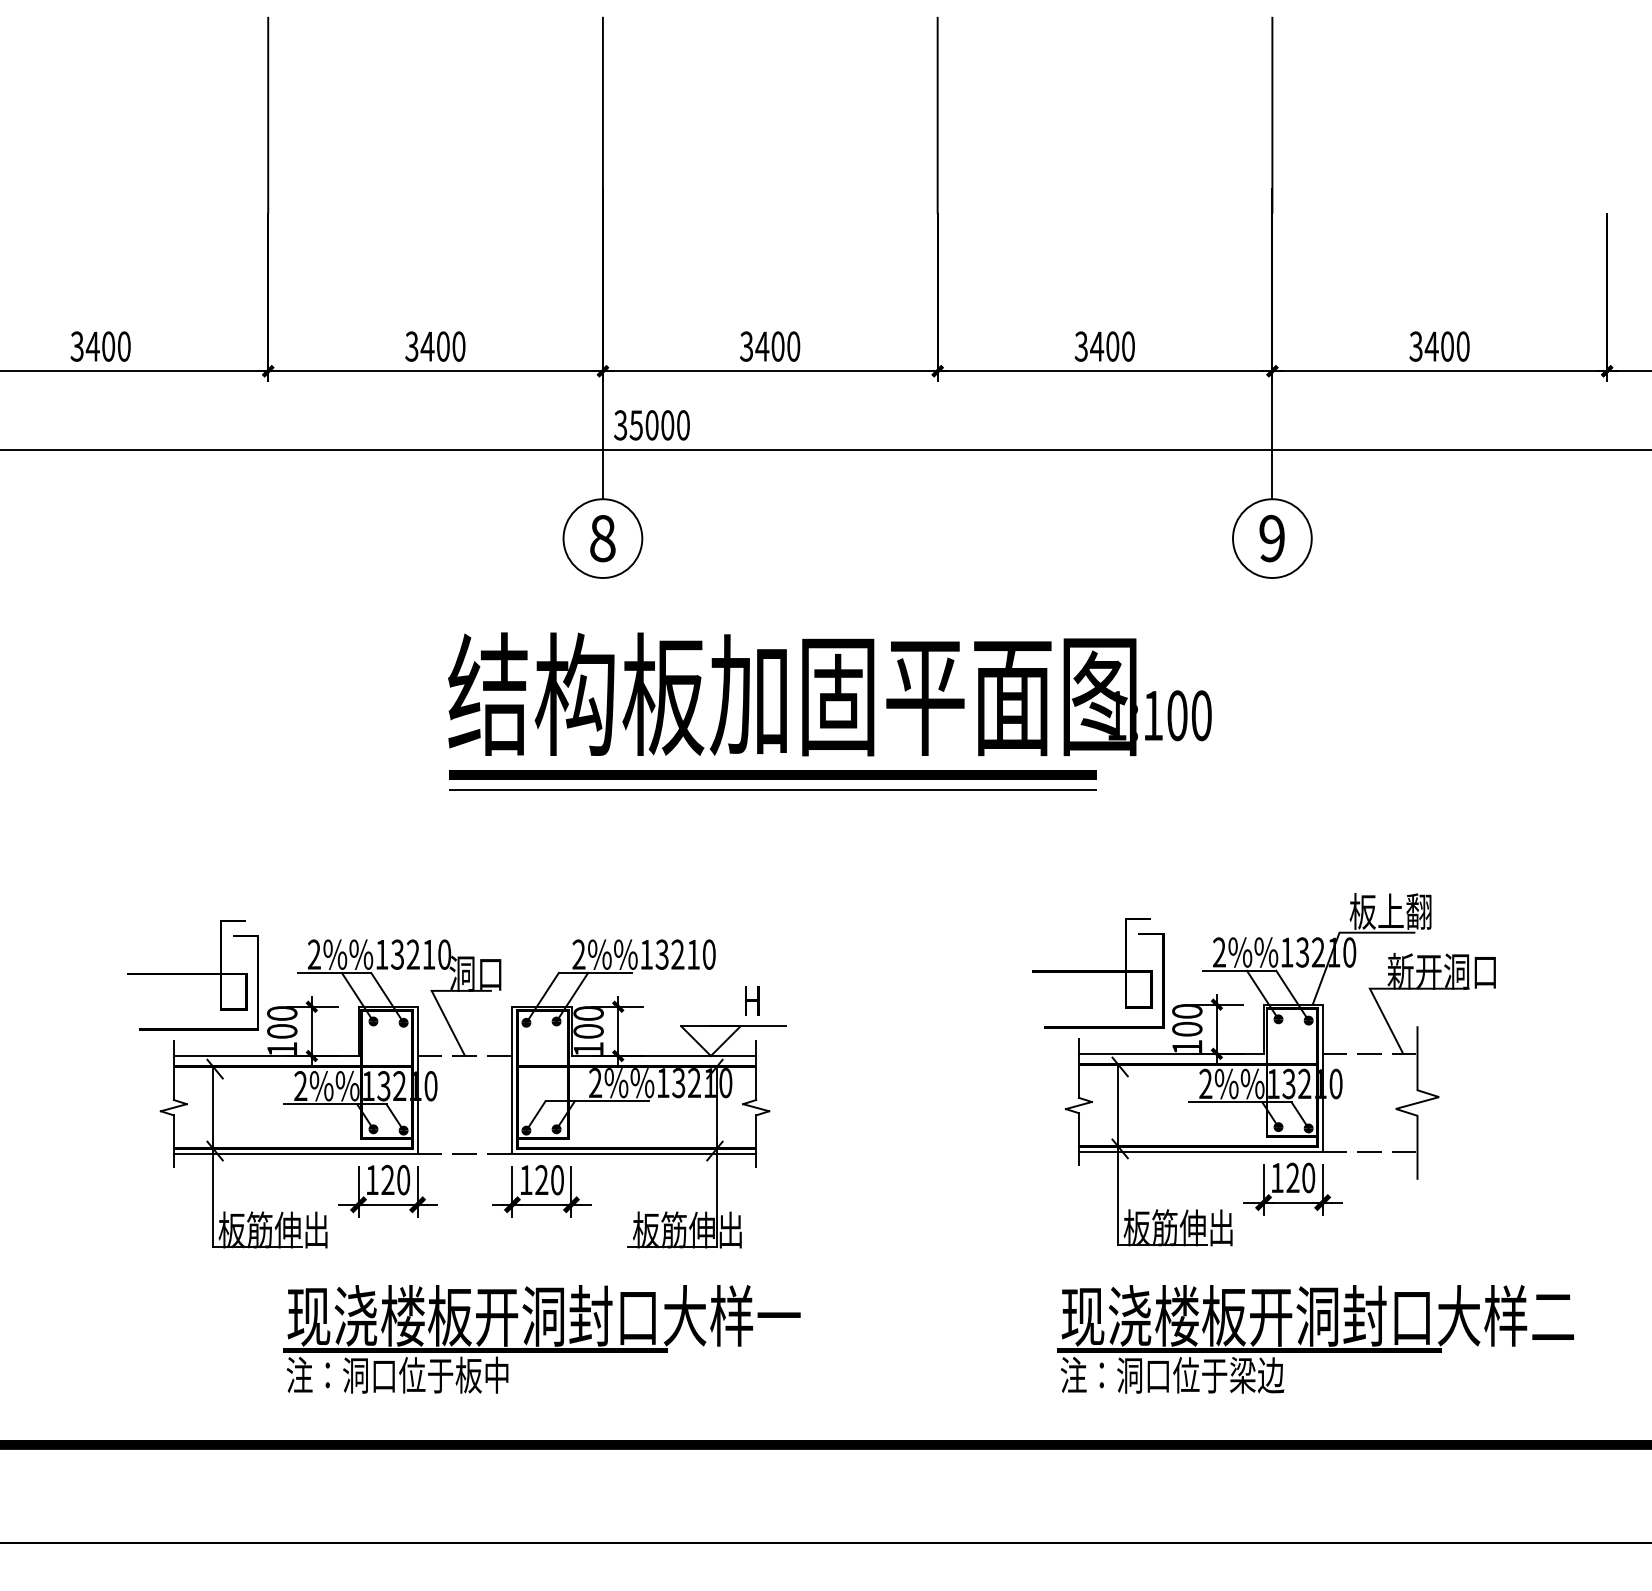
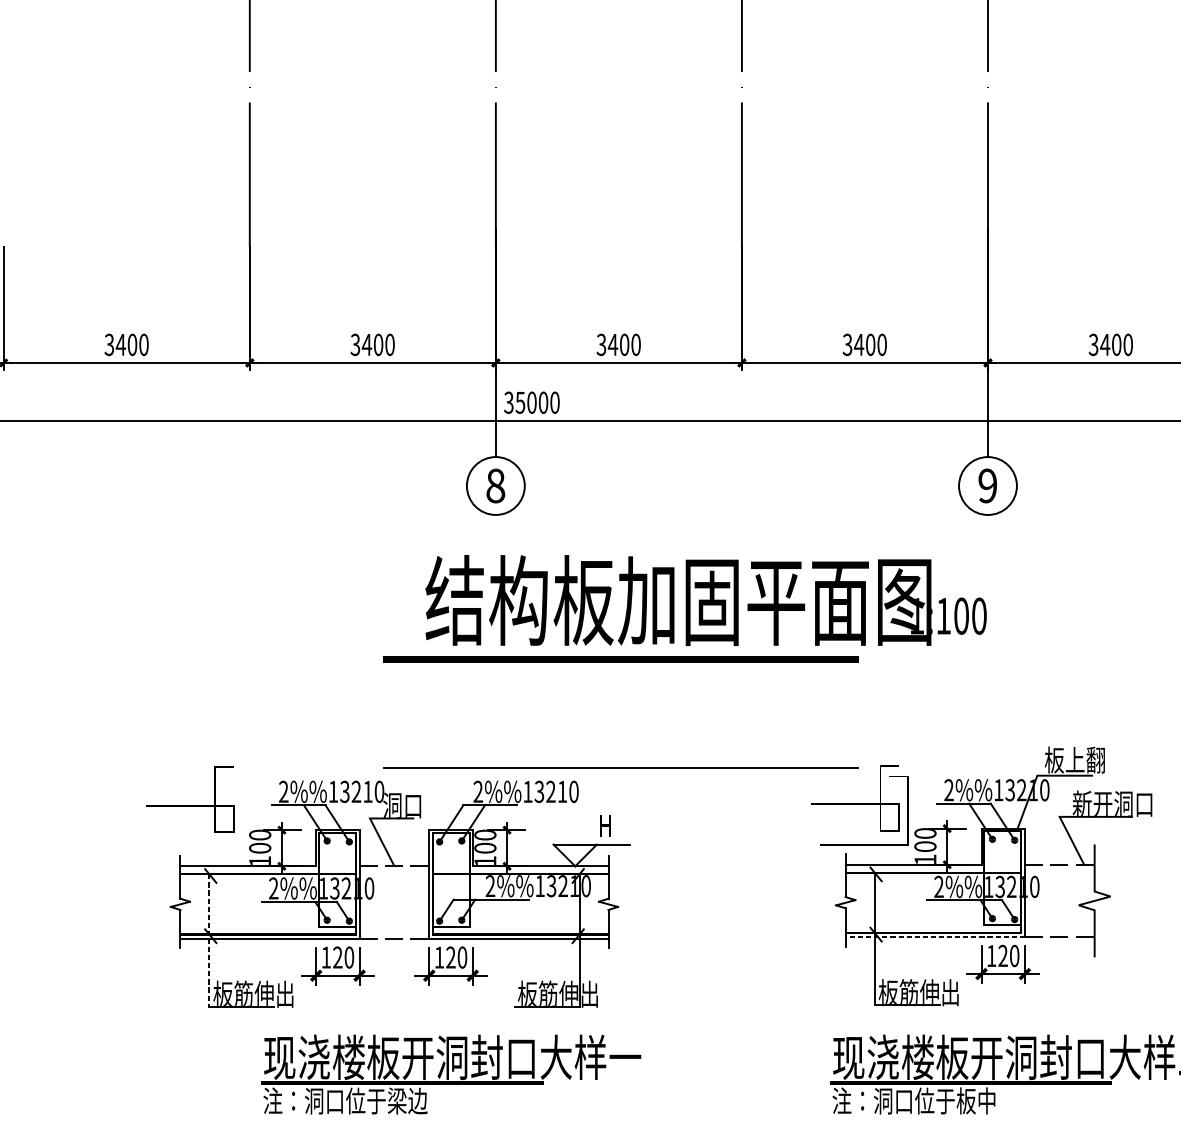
text: (829, 694) -> (705, 600), moved
line: (772, 789) -> (620, 767), moved
line: (198, 1028) -> (198, 846), removed
line: (1200, 1152) -> (935, 937), solid -> dashed
line: (213, 1157) -> (209, 940), solid -> dashed
text: (482, 1374) -> (407, 1100), 注：洞口位于板中 -> 注：洞口位于梁边
text: (1256, 1374) -> (976, 1100), 注：洞口位于梁边 -> 注：洞口位于板中

